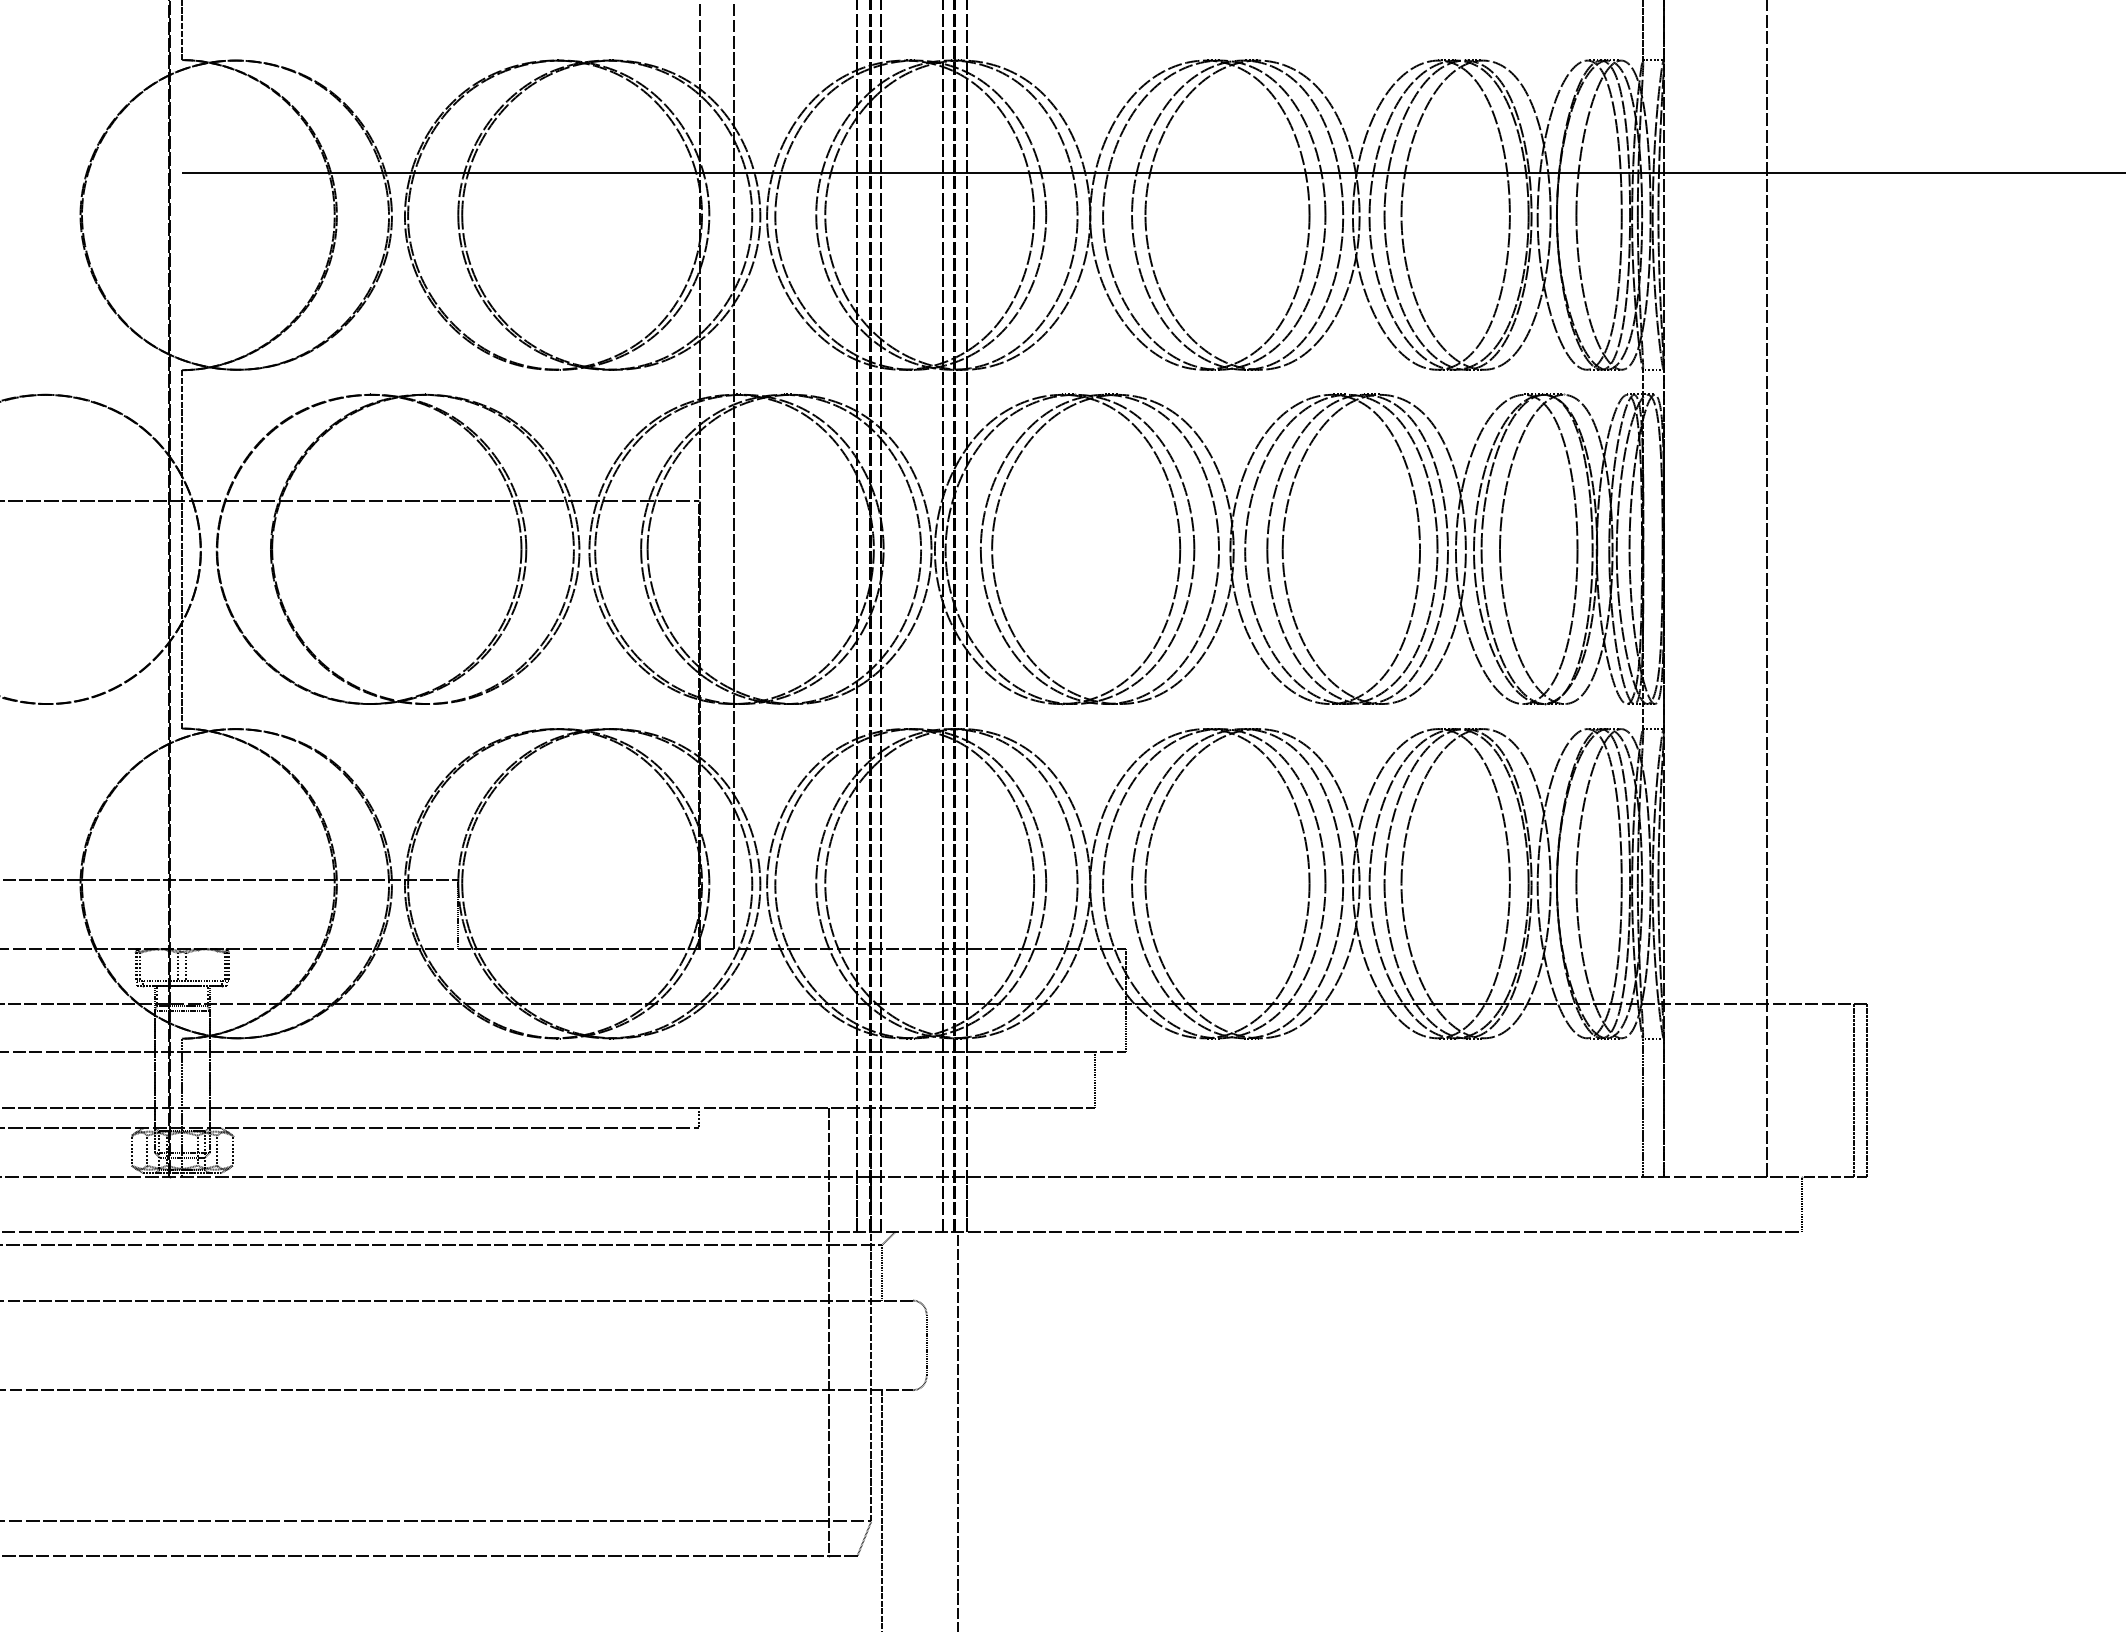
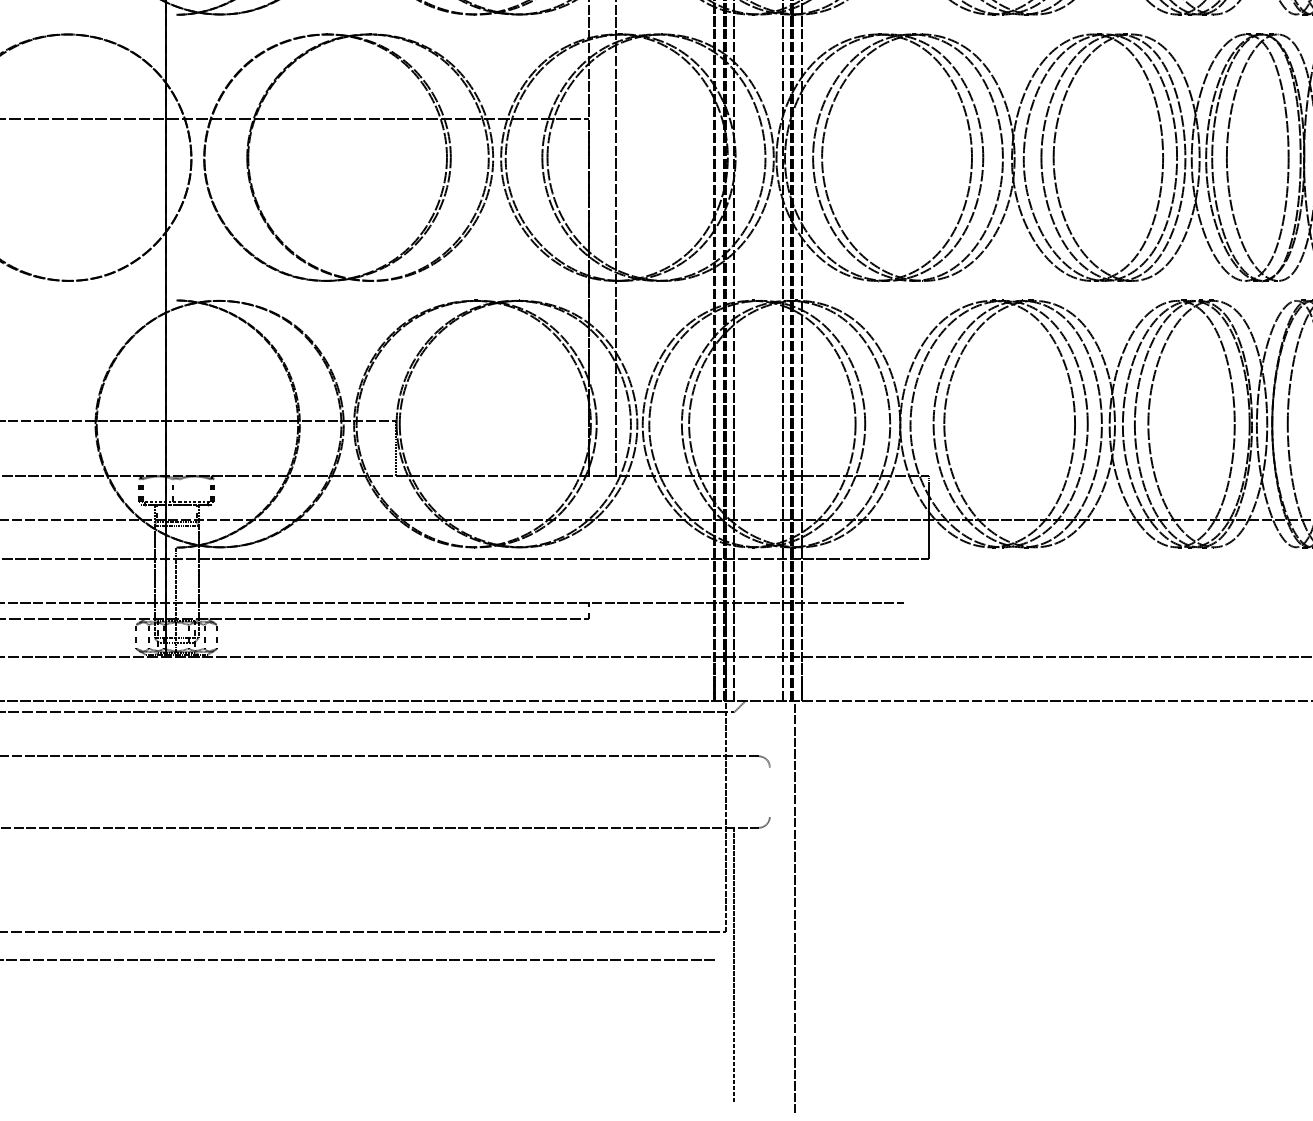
line: (181, 549) -> (176, 157), removed
line: (186, 967) -> (180, 490), removed
line: (1095, 1079) -> (904, 580), removed
line: (881, 1272) -> (733, 733), removed
line: (828, 1331) -> (691, 780), removed
line: (926, 1345) -> (769, 792), removed
line: (864, 1538) -> (720, 945), removed

